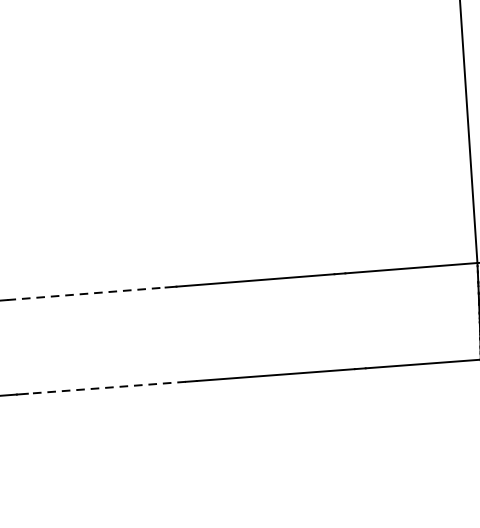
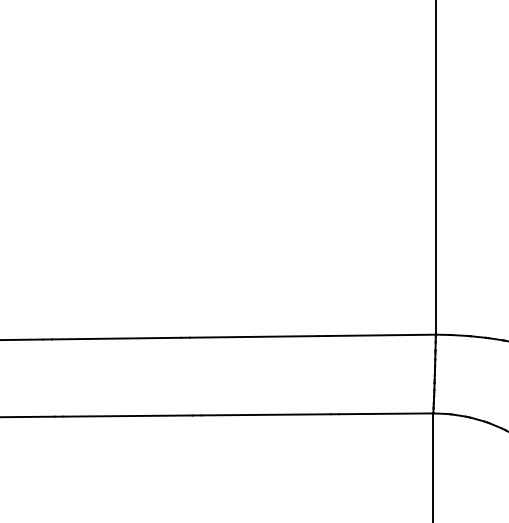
line: (86, 293) -> (116, 338), dashed -> solid
line: (107, 388) -> (128, 416), dashed -> solid

